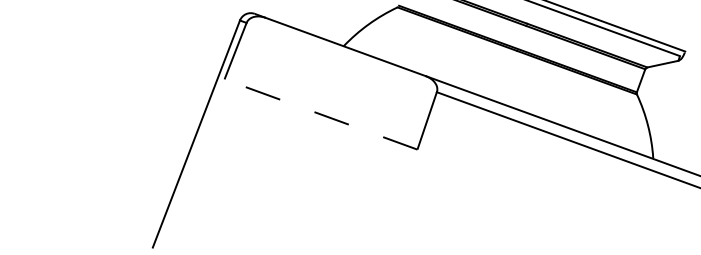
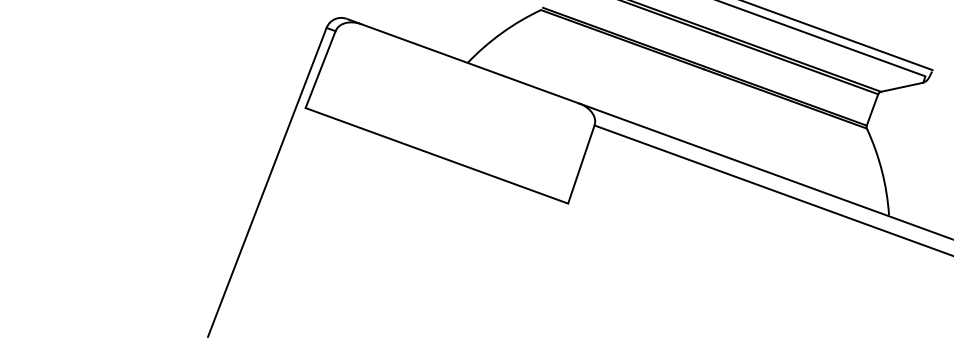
line: (321, 114) -> (437, 155), dashed -> solid

